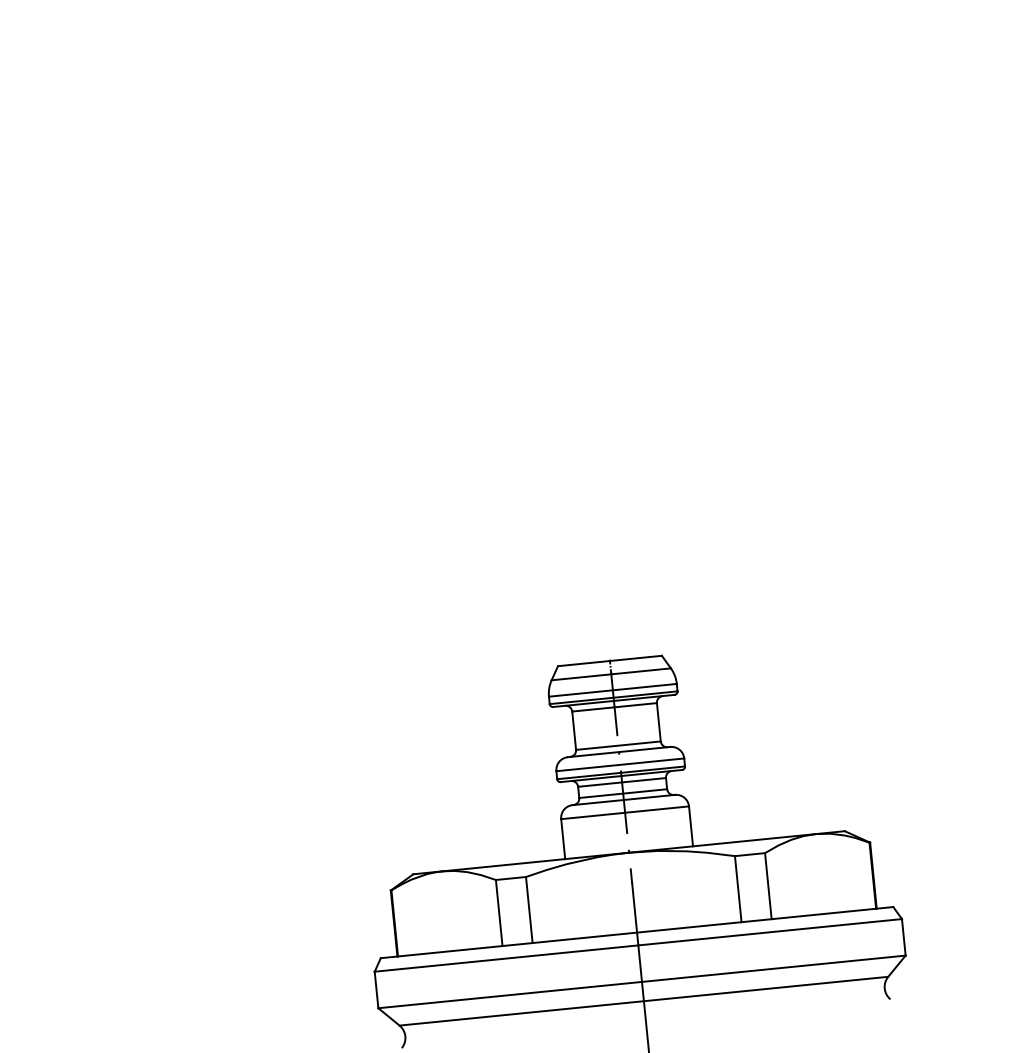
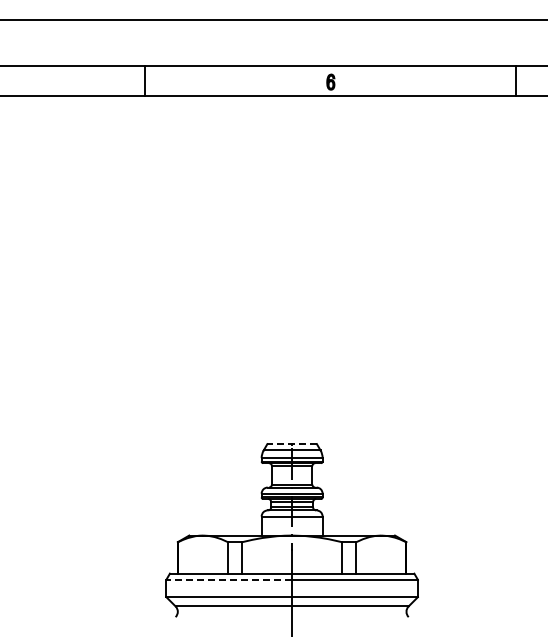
line: (610, 661) -> (292, 444), solid -> dashed
line: (506, 957) -> (229, 579), solid -> dashed

